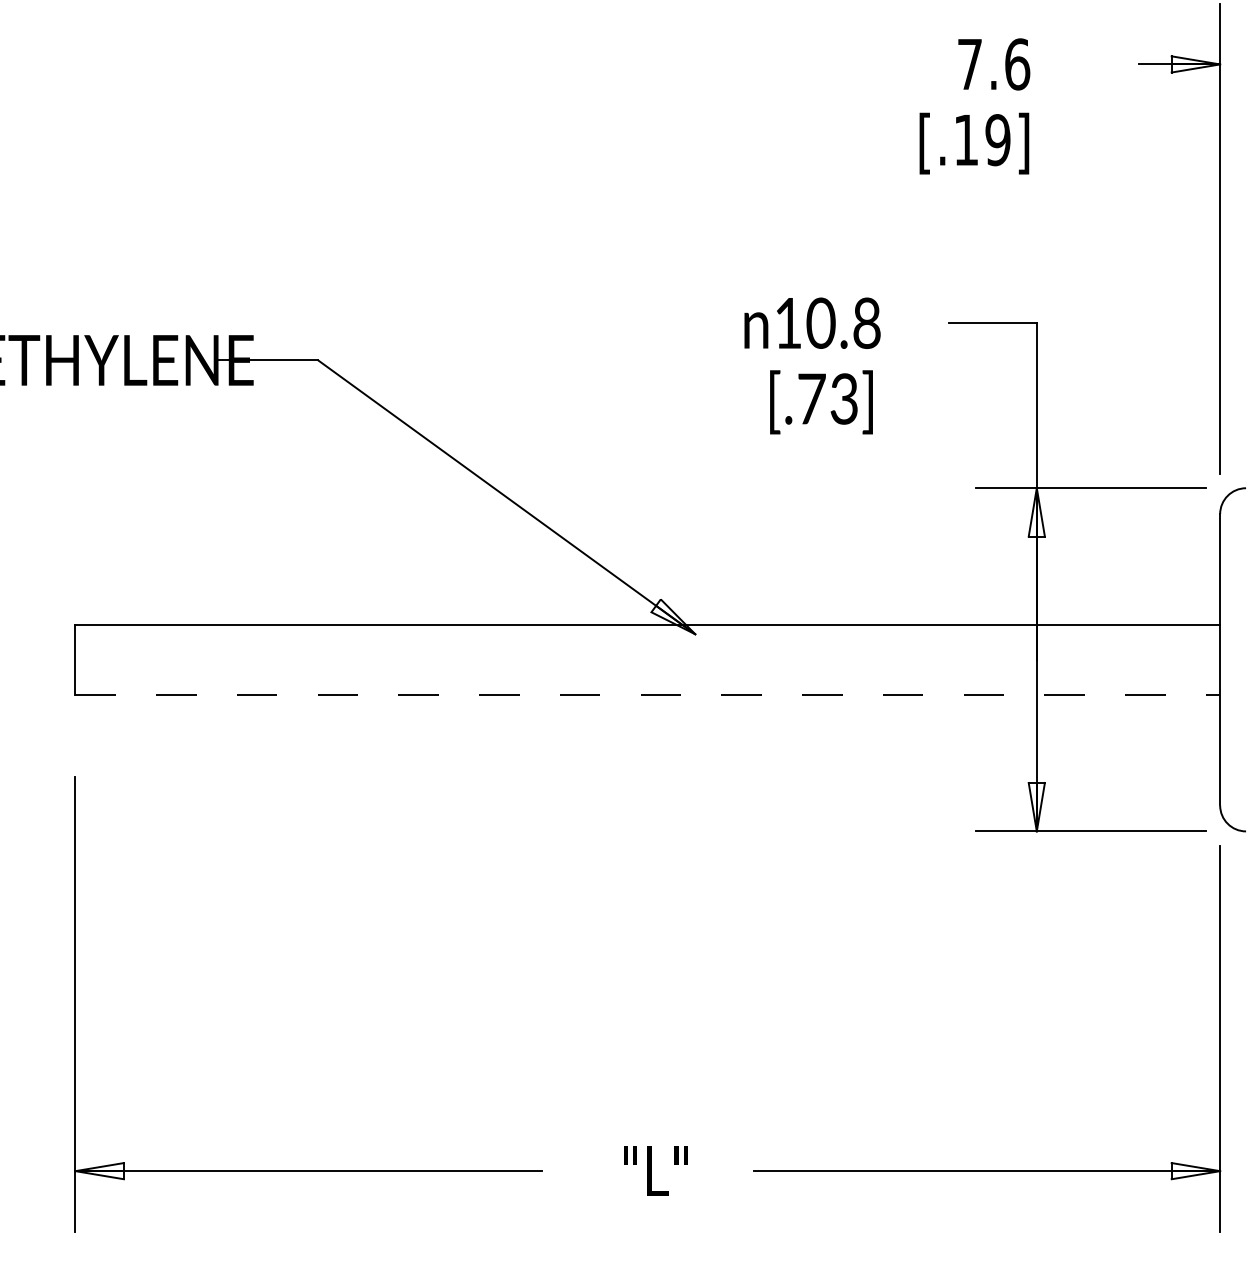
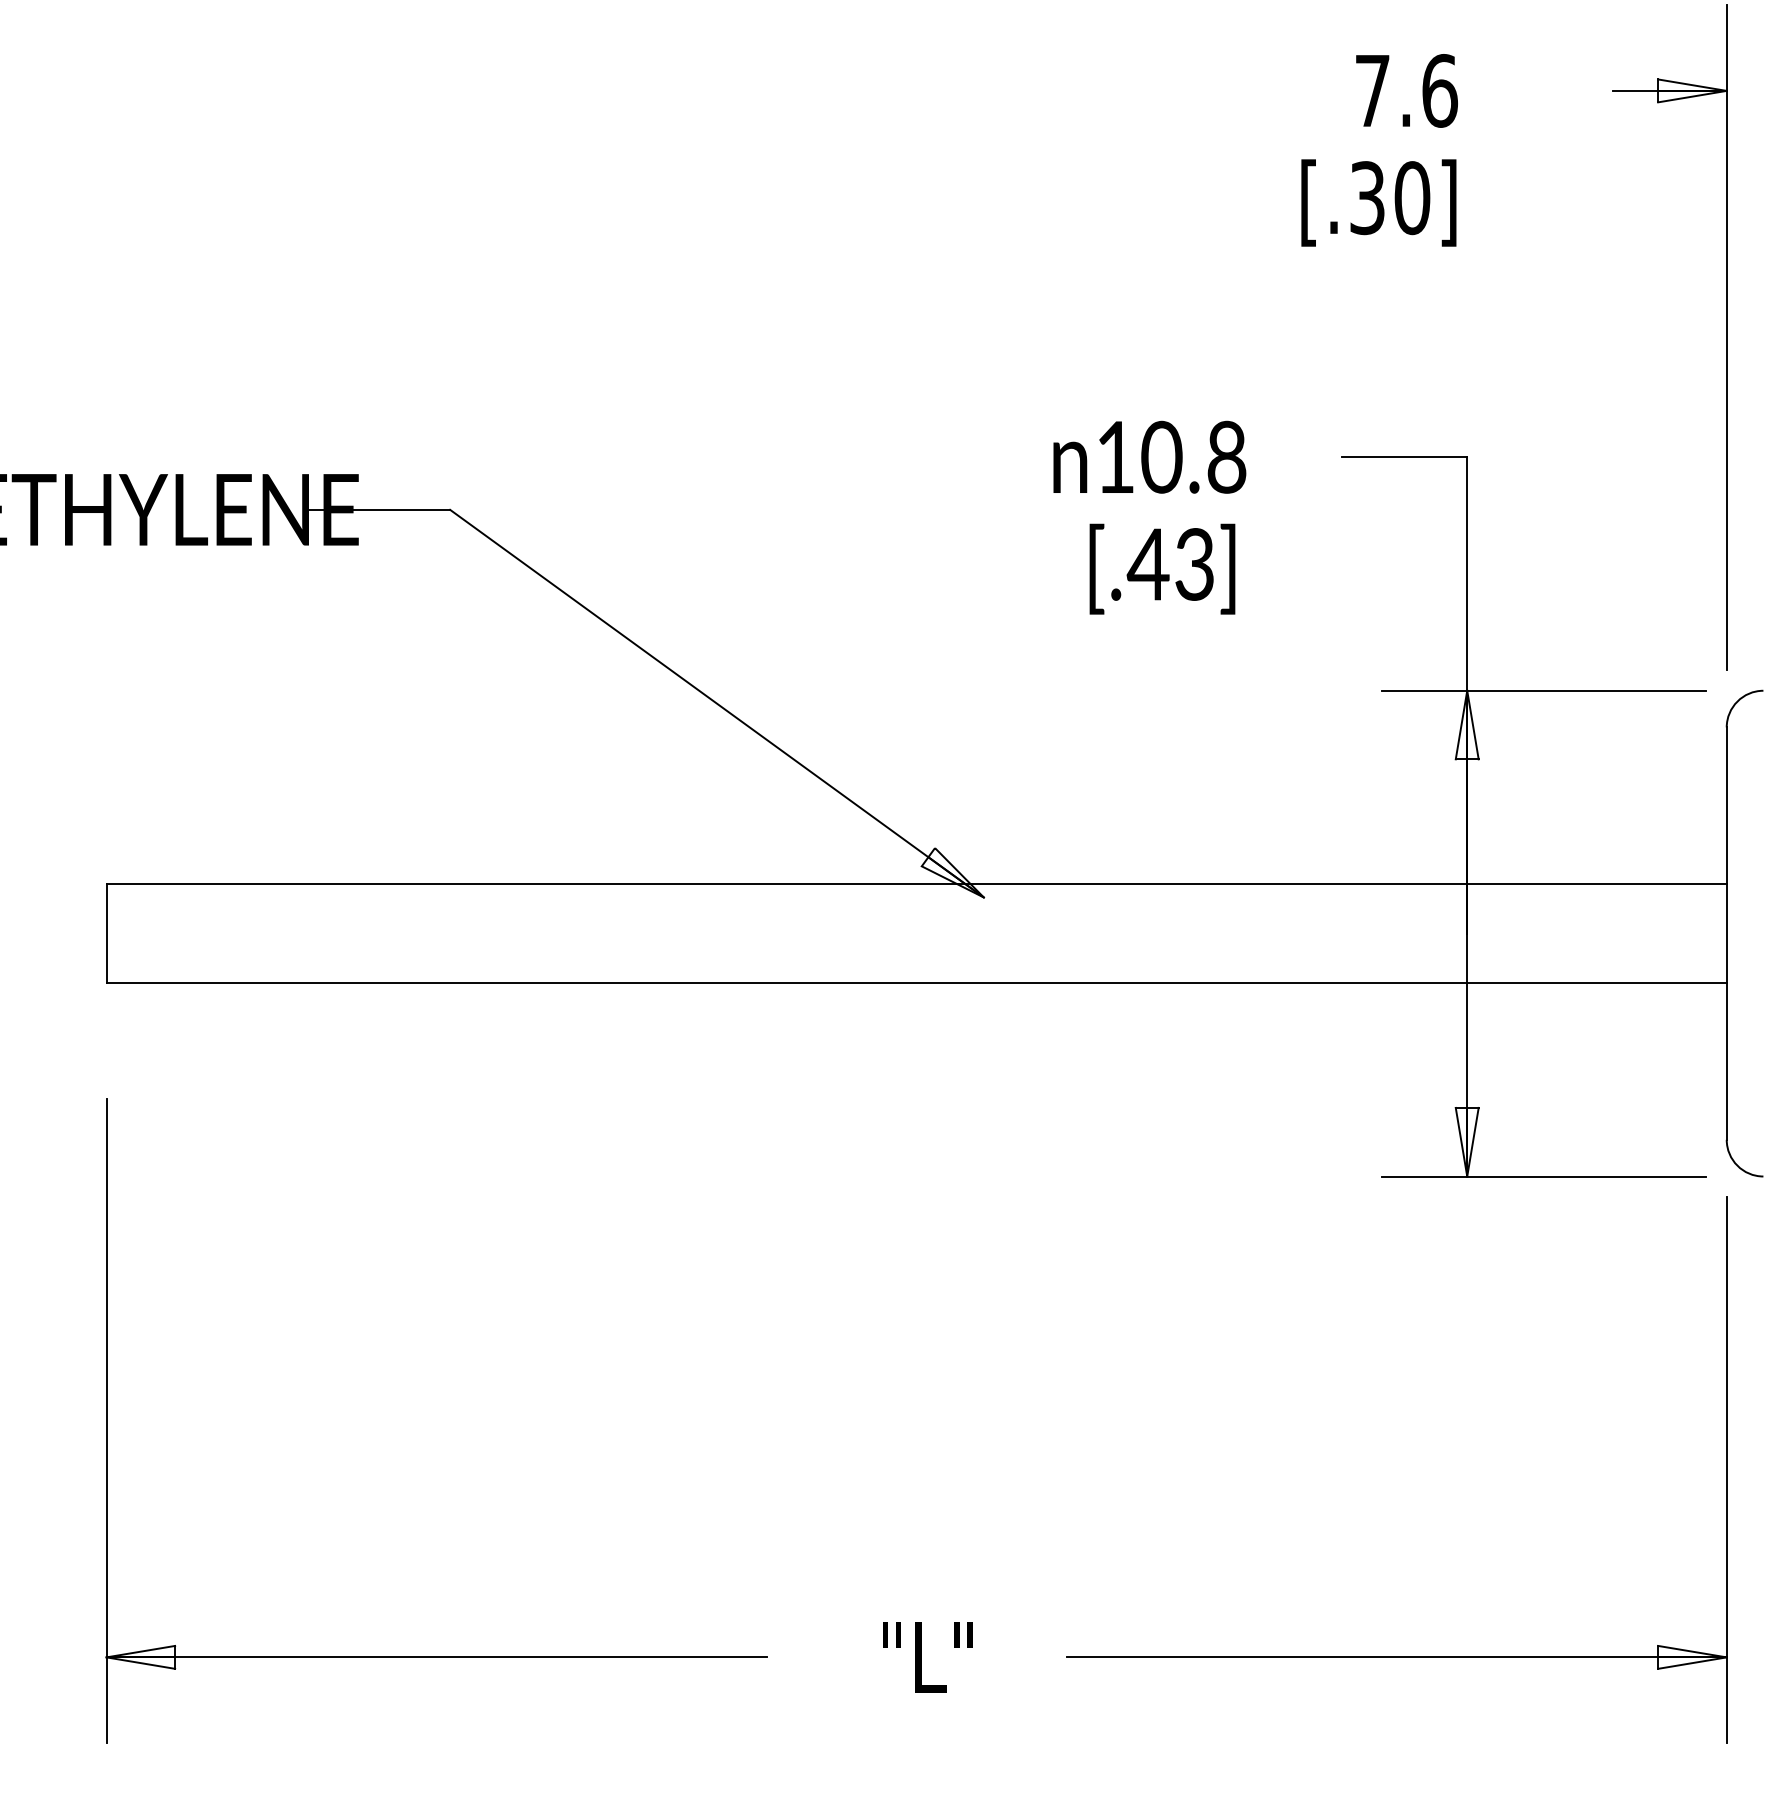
text: (982, 140) -> (1390, 198), [.19] -> [.30]
text: (810, 399) -> (1147, 564), [.73] -> [.43]
line: (648, 695) -> (917, 983), dashed -> solid

